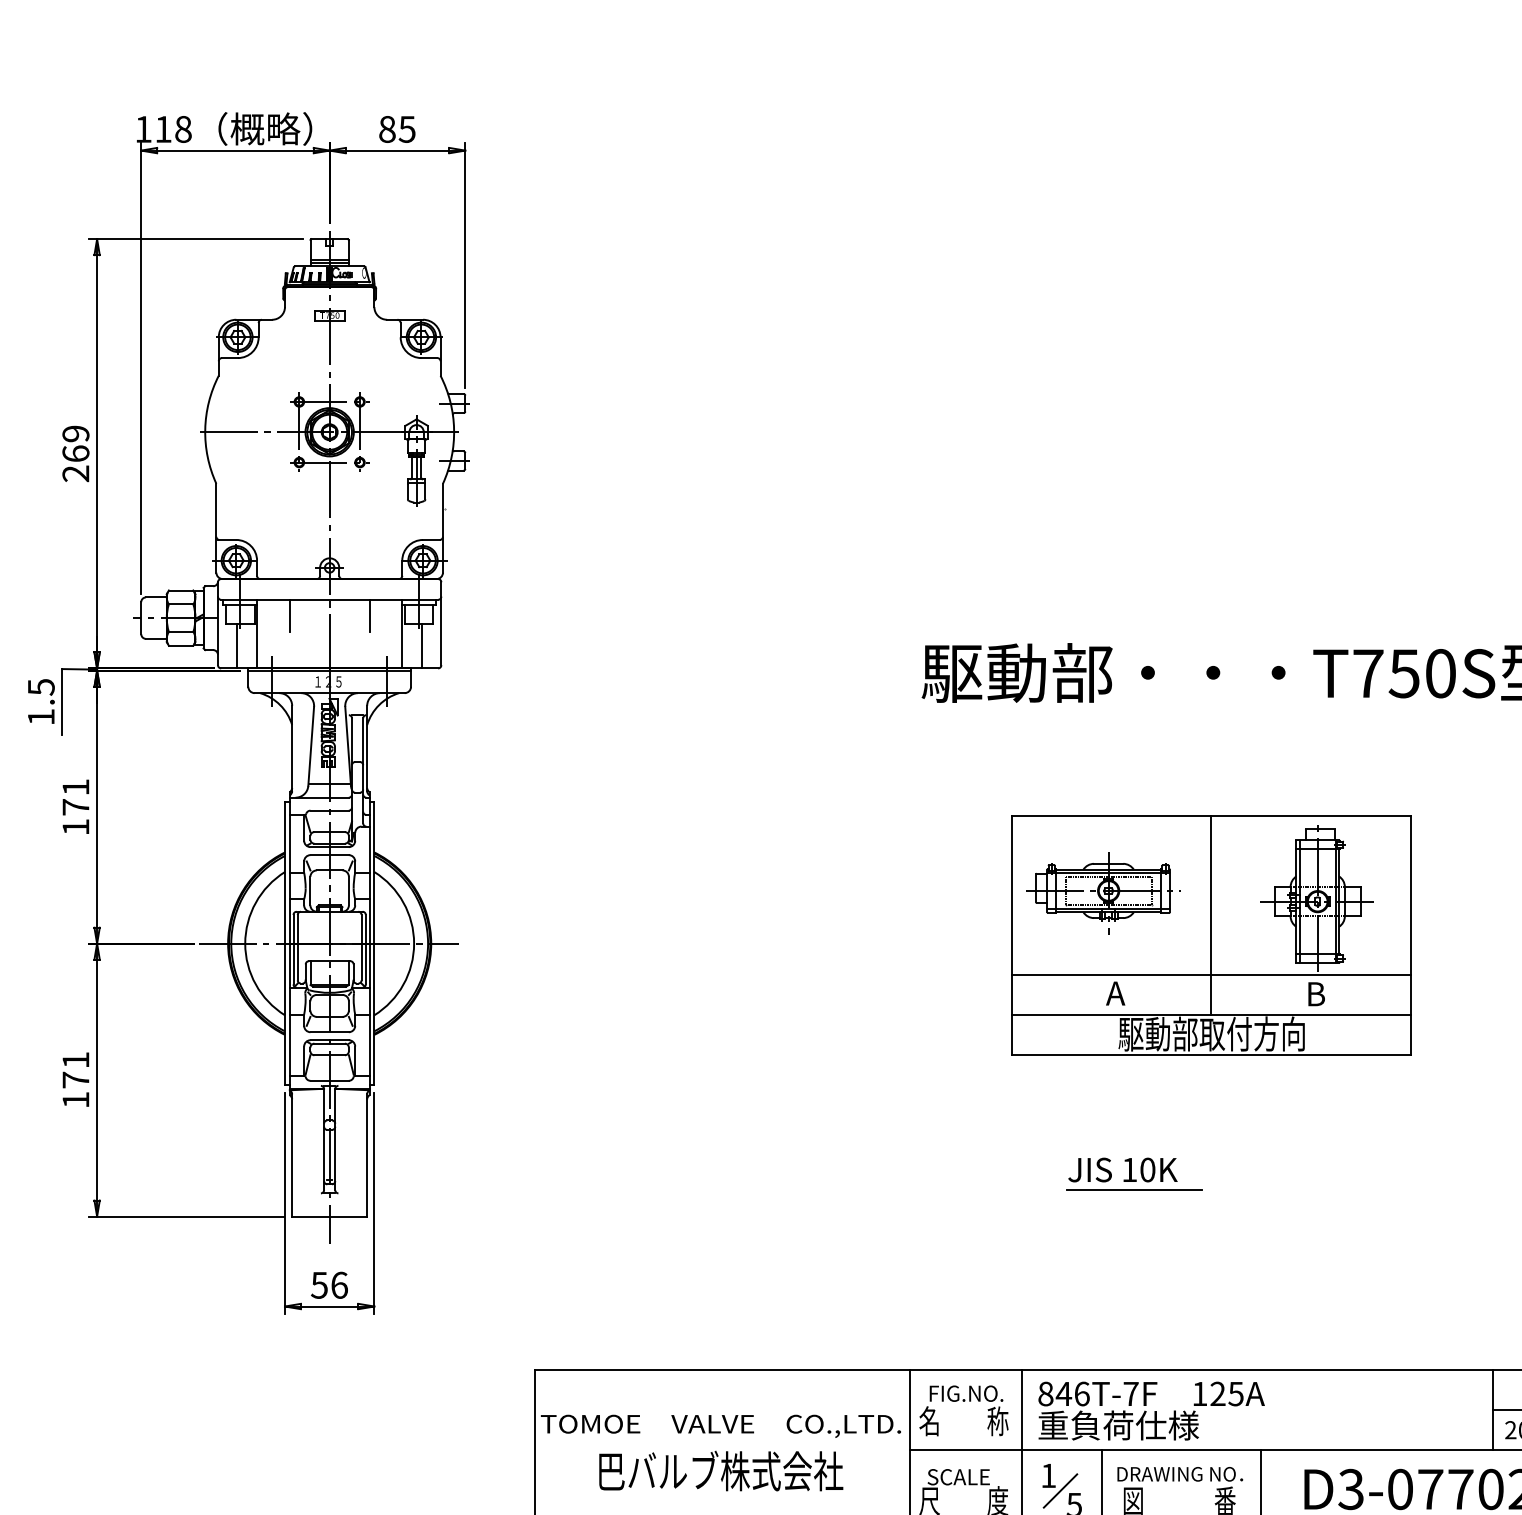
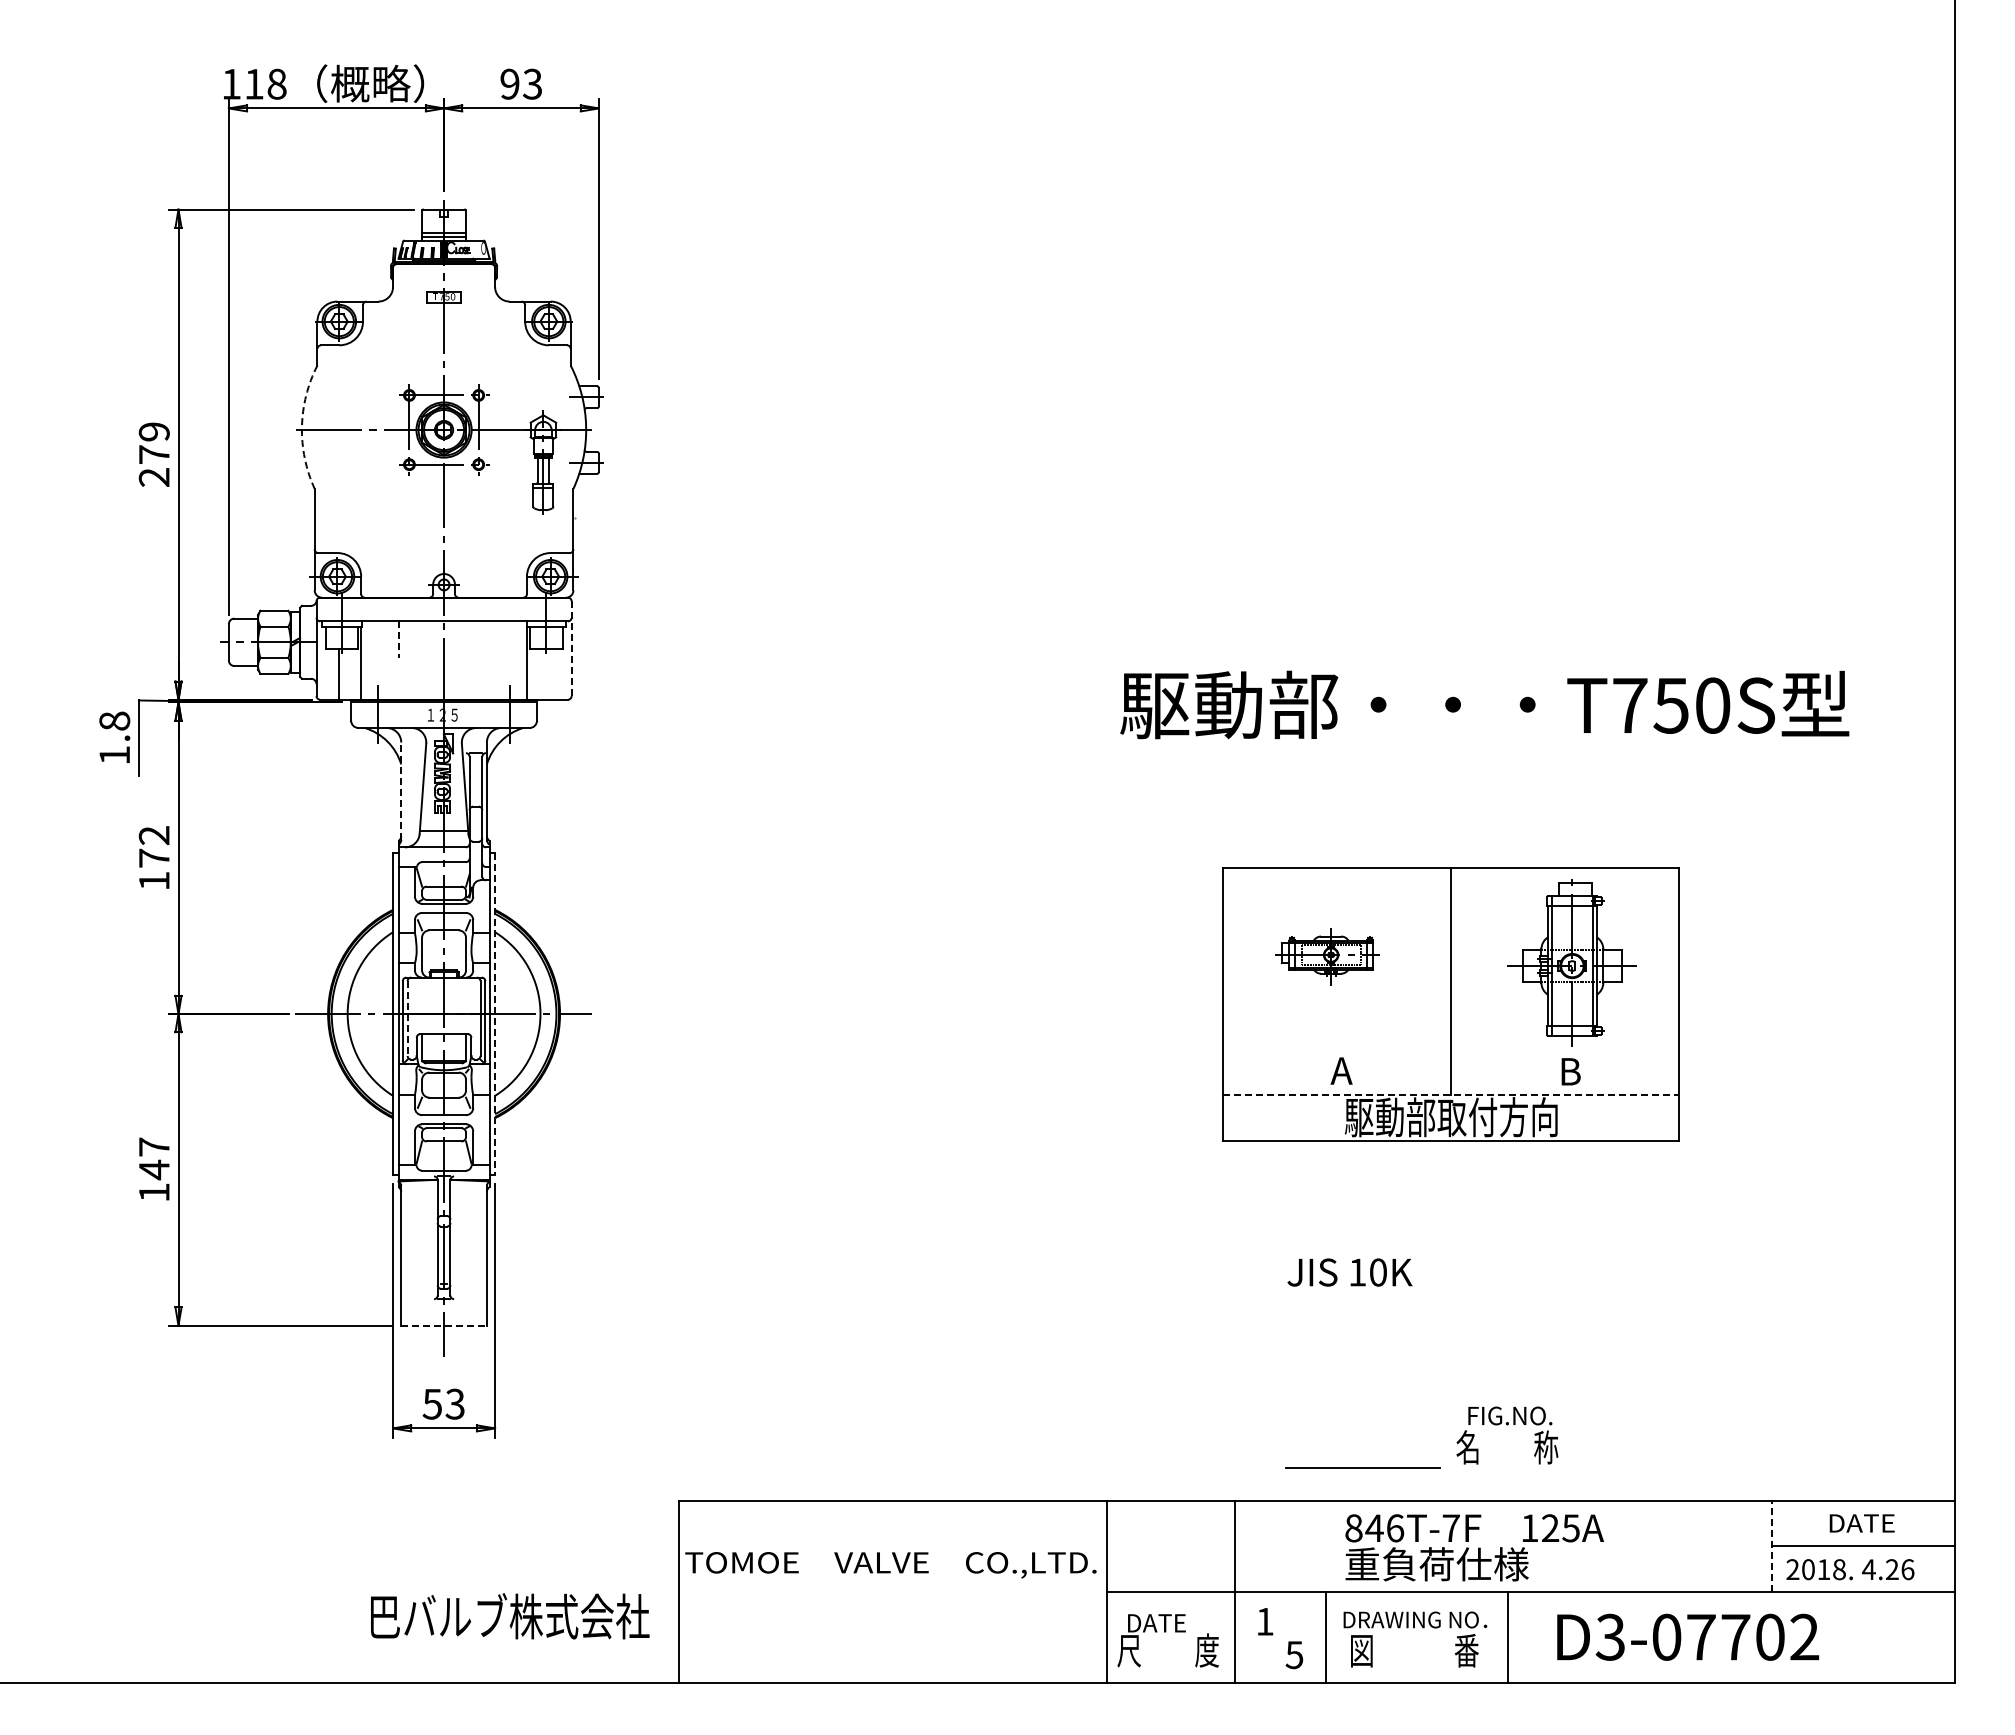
text: (397, 128) -> (521, 83), 85 -> 93
arc: (204, 429) -> (301, 426), solid -> dashed
text: (75, 453) -> (153, 454), 269 -> 279
line: (369, 615) -> (489, 639), removed
line: (289, 616) -> (398, 640), solid -> dashed
line: (441, 623) -> (571, 648), solid -> dashed
line: (421, 645) -> (549, 673), removed
text: (41, 687) -> (114, 721), 1.5 -> 1.8
line: (292, 748) -> (401, 791), solid -> dashed
text: (75, 787) -> (153, 835), 171 -> 172
part: (1103, 893) -> (1327, 956), size x0.6
line: (374, 944) -> (495, 1014), solid -> dashed
line: (297, 948) -> (407, 1019), solid -> dashed
line: (1211, 974) -> (1450, 1049), removed
line: (1211, 1014) -> (1450, 1095), solid -> dashed
text: (76, 1070) -> (154, 1158), 171 -> 147
line: (1133, 1189) -> (1362, 1467), moved
line: (330, 1216) -> (444, 1325), solid -> dashed
text: (338, 1284) -> (454, 1403), 56 -> 53
line: (1492, 1409) -> (1772, 1546), solid -> dashed
text: (964, 1410) -> (1507, 1435), moved
text: (1151, 1410) -> (1474, 1547), moved
text: (721, 1471) -> (510, 1616), moved
text: (958, 1477) -> (1162, 1623), SCALE -> DATE
line: (1060, 1491) -> (1278, 1639), removed

